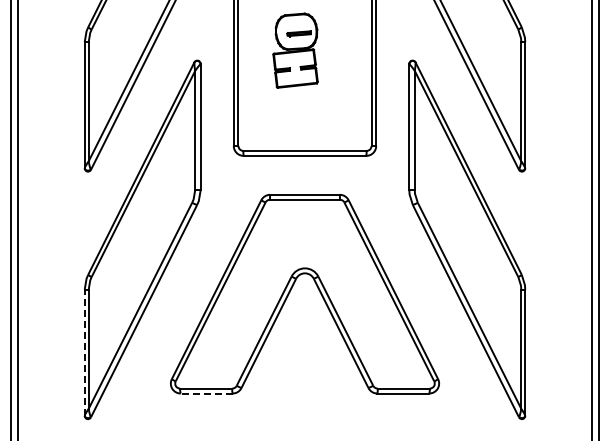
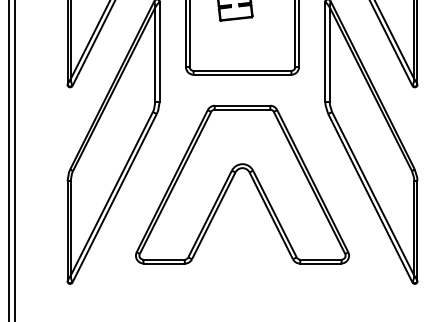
line: (84, 352) -> (67, 230), dashed -> solid
line: (206, 393) -> (164, 263), dashed -> solid

